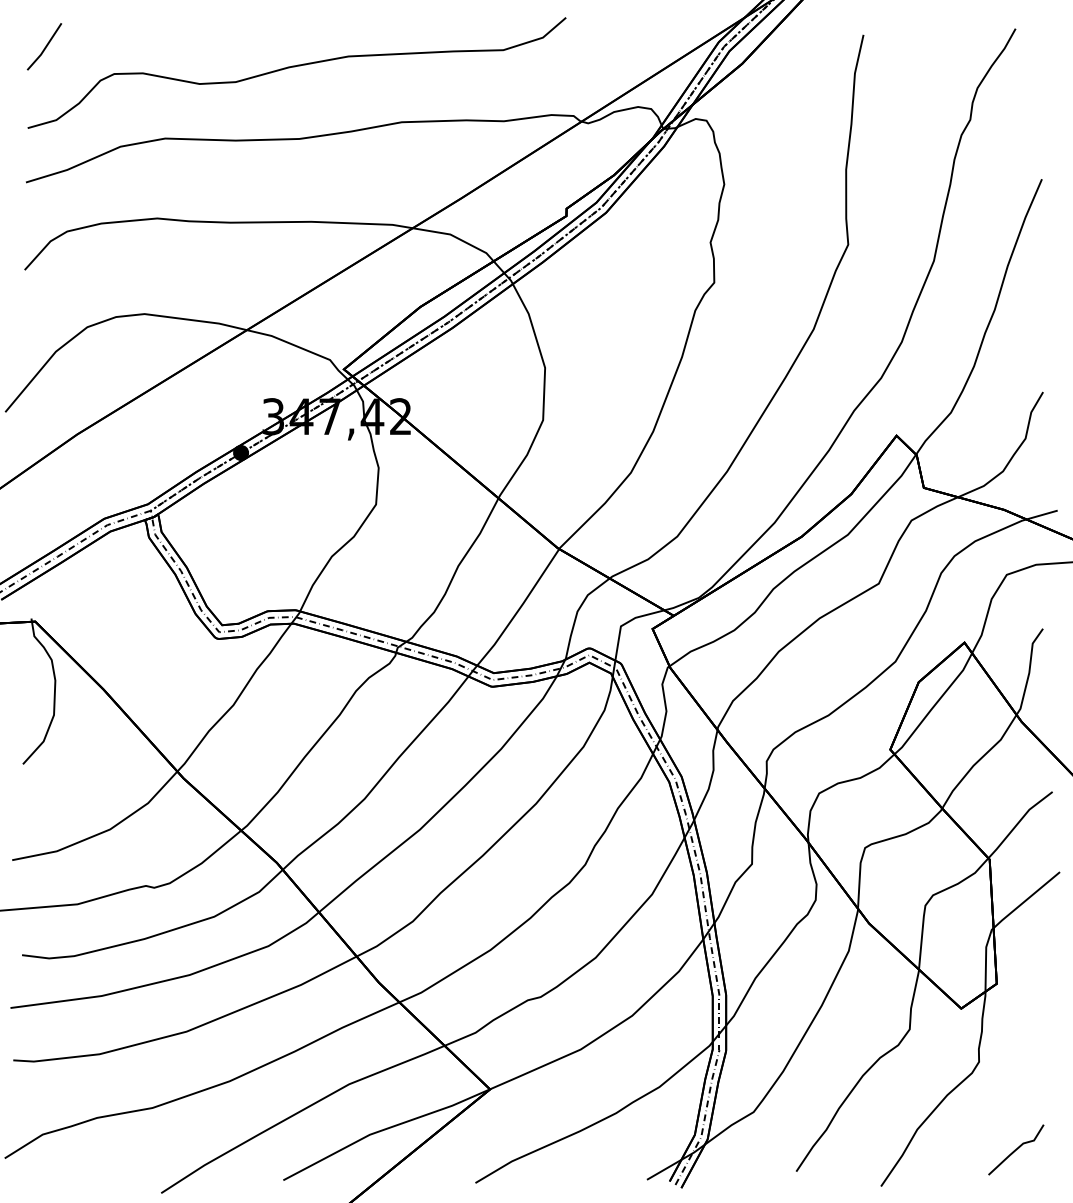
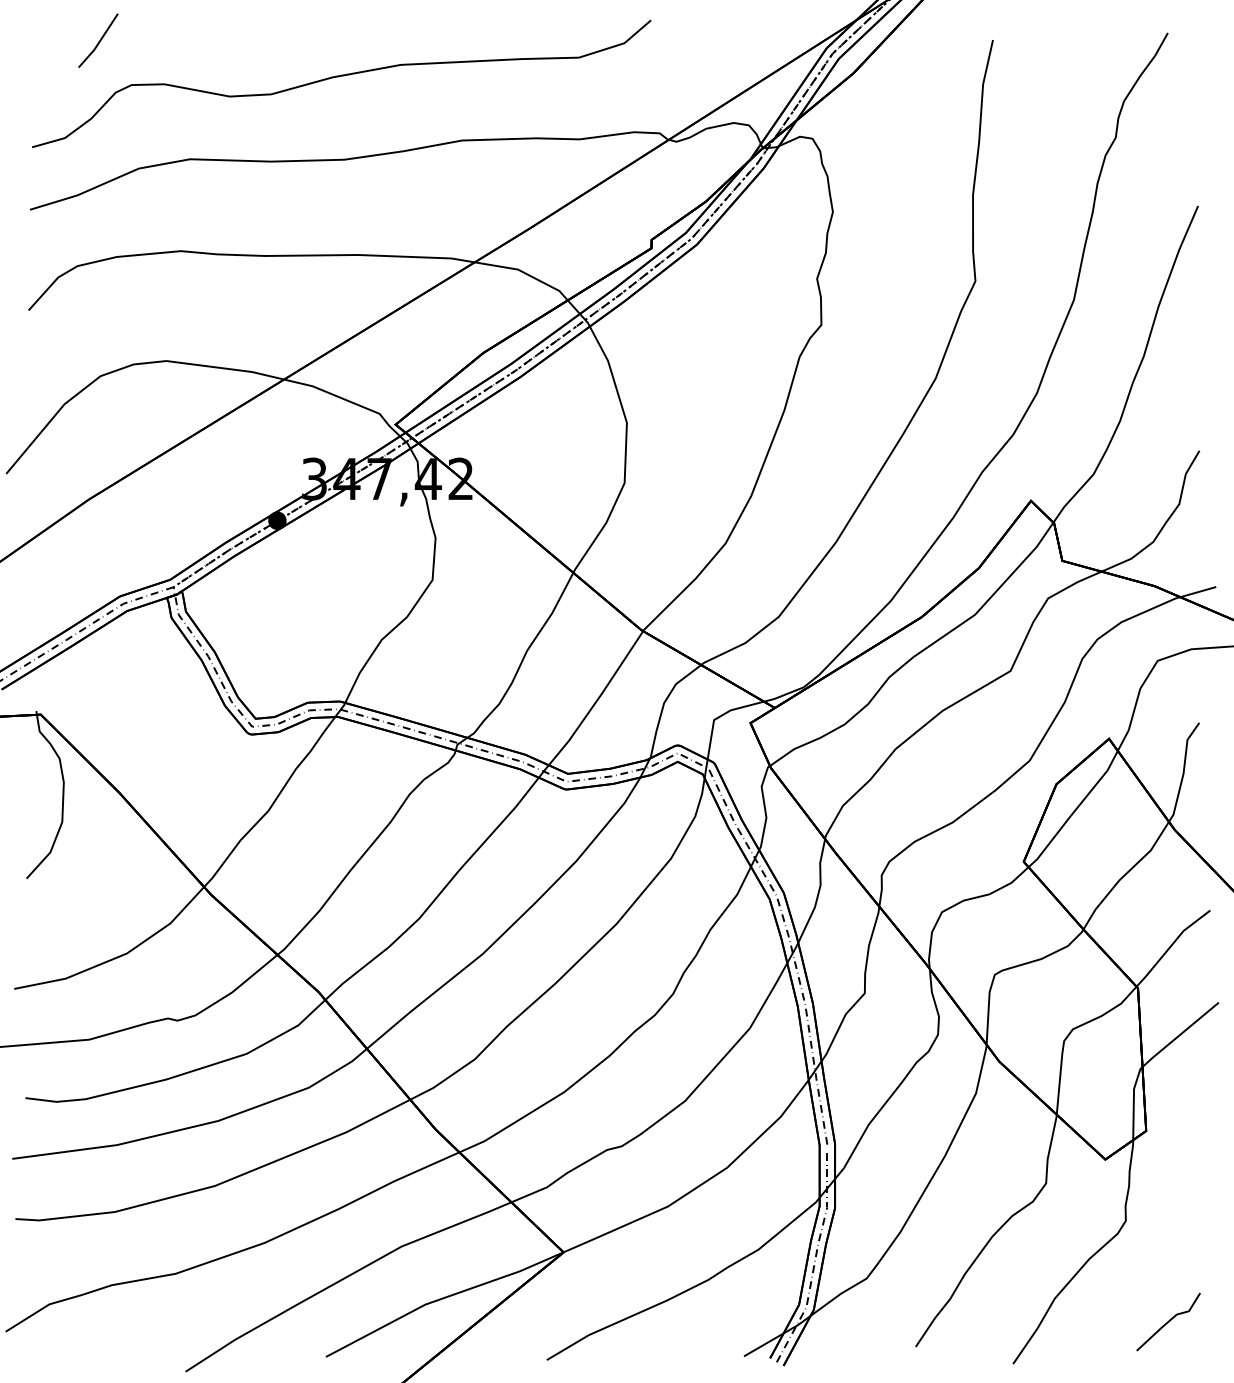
line: (45, 46) -> (99, 40), moved

